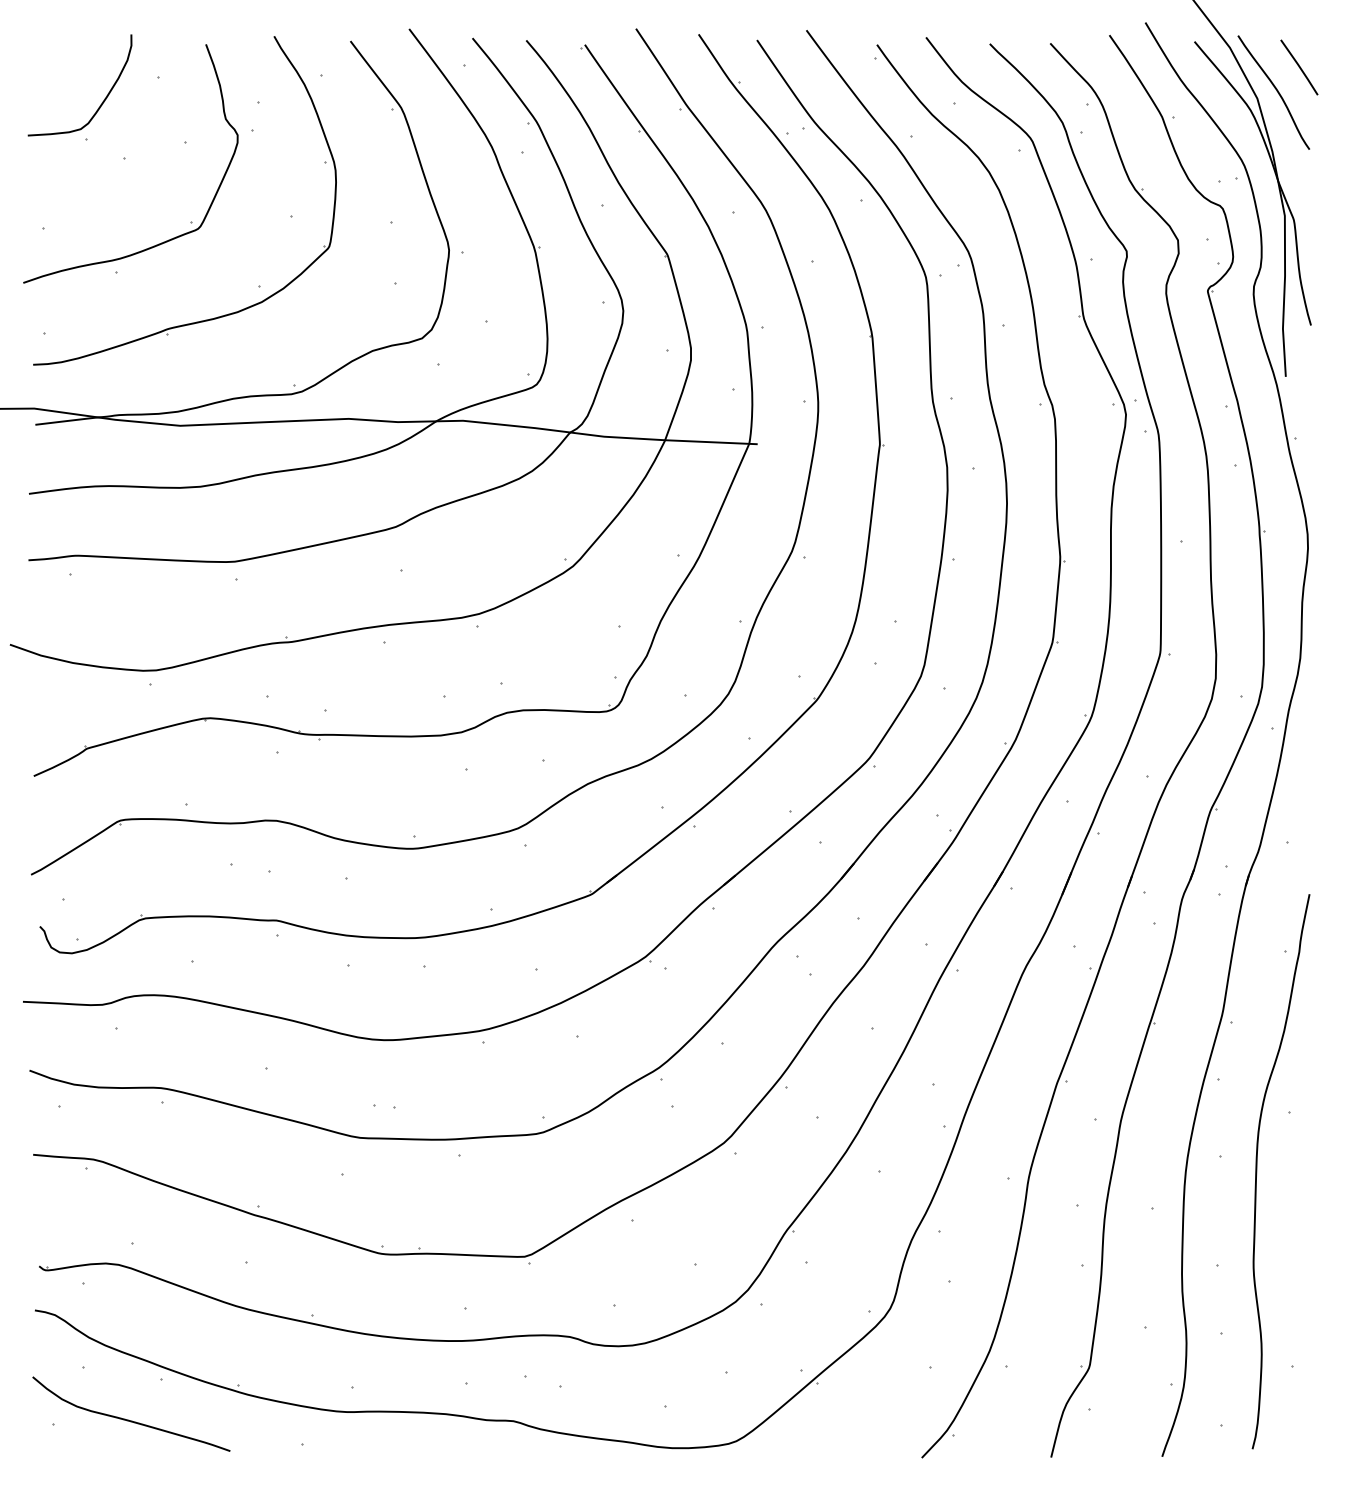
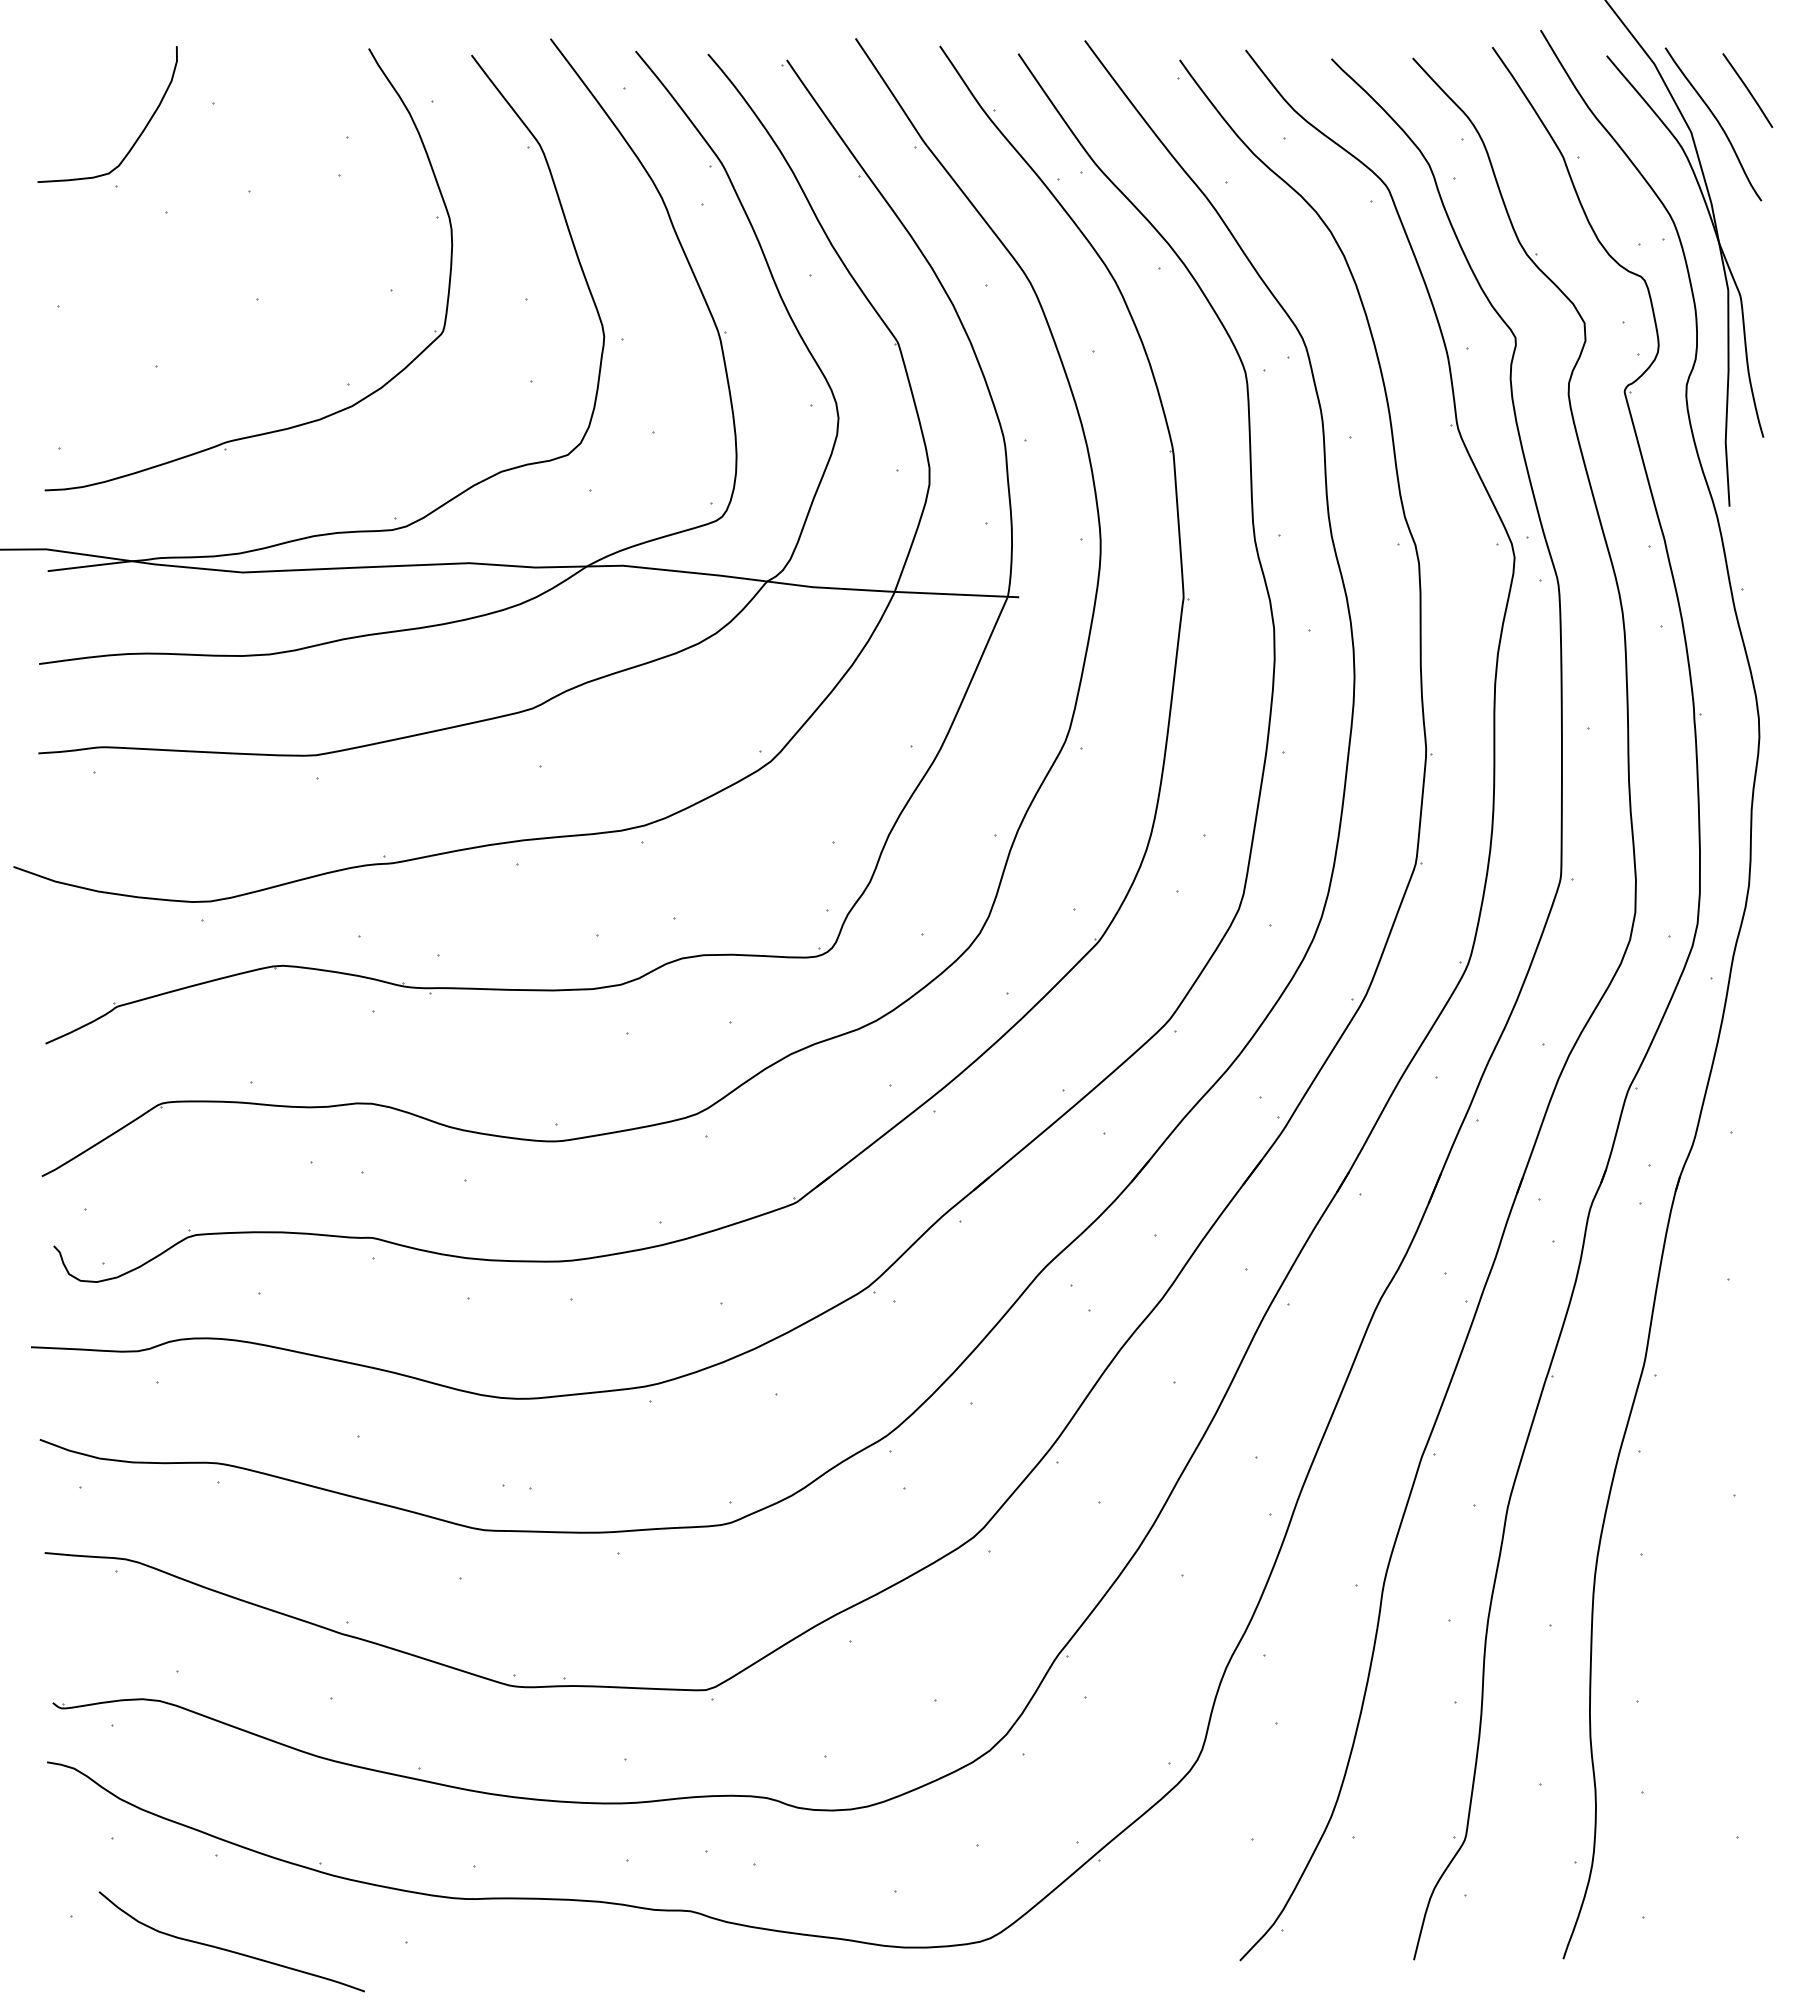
curve: (160, 242) -> (216, 326), removed
curve: (1256, 1171) -> (1690, 1575), removed
curve: (128, 1419) -> (228, 1949), moved

